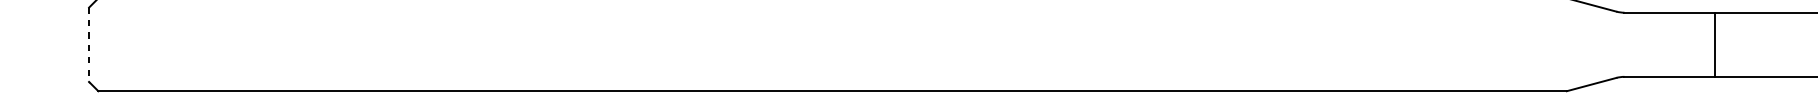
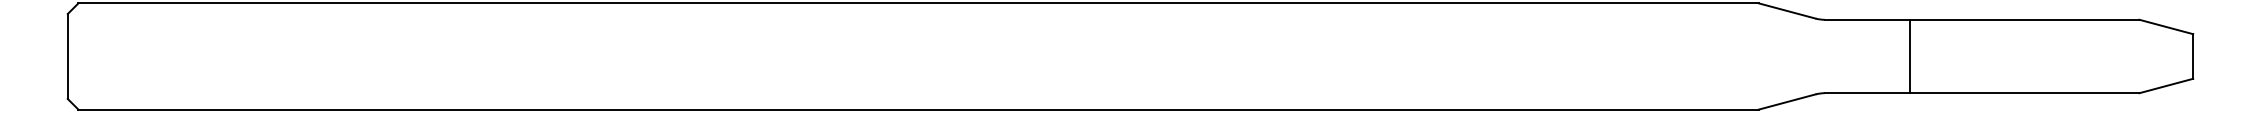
line: (88, 44) -> (67, 56), dashed -> solid
line: (1714, 44) -> (1909, 56), moved

